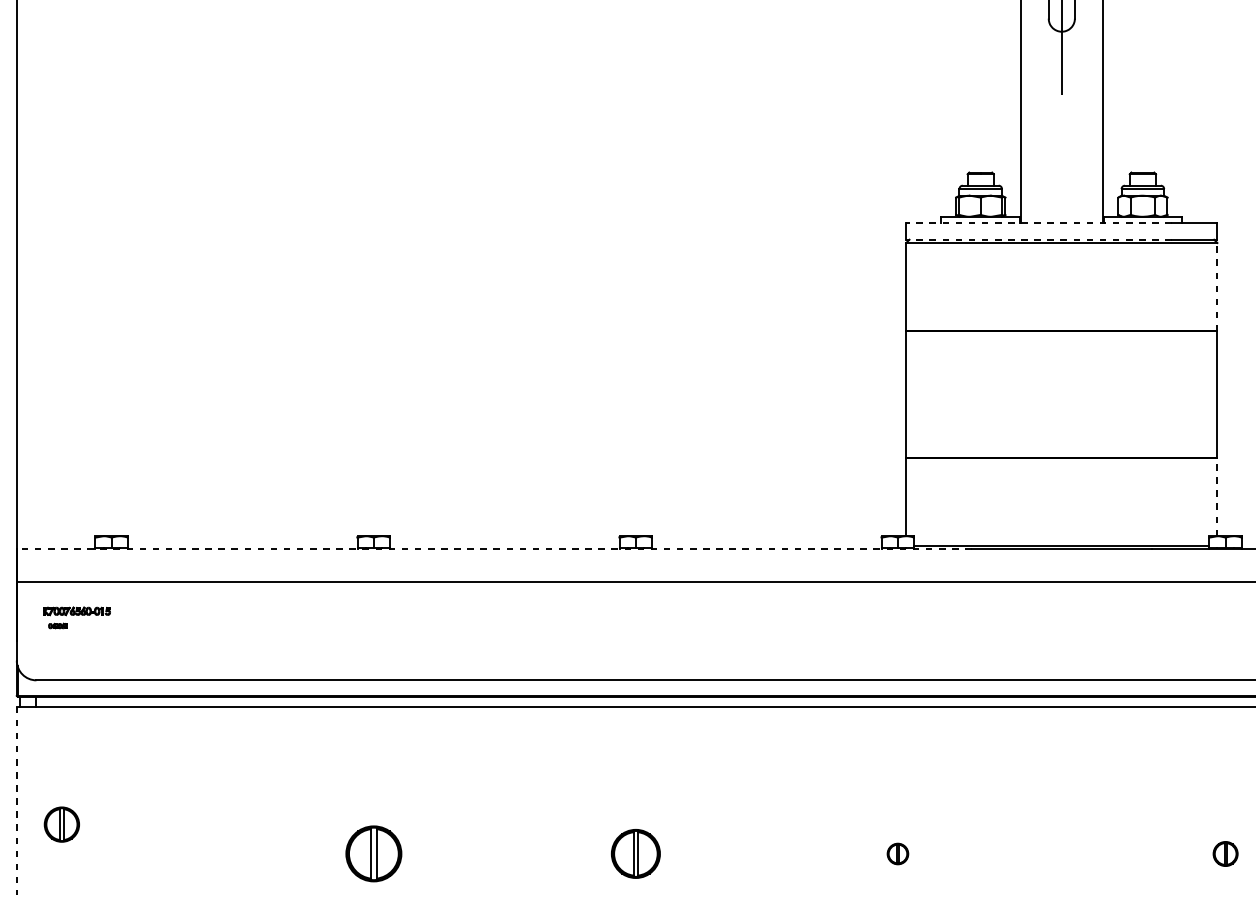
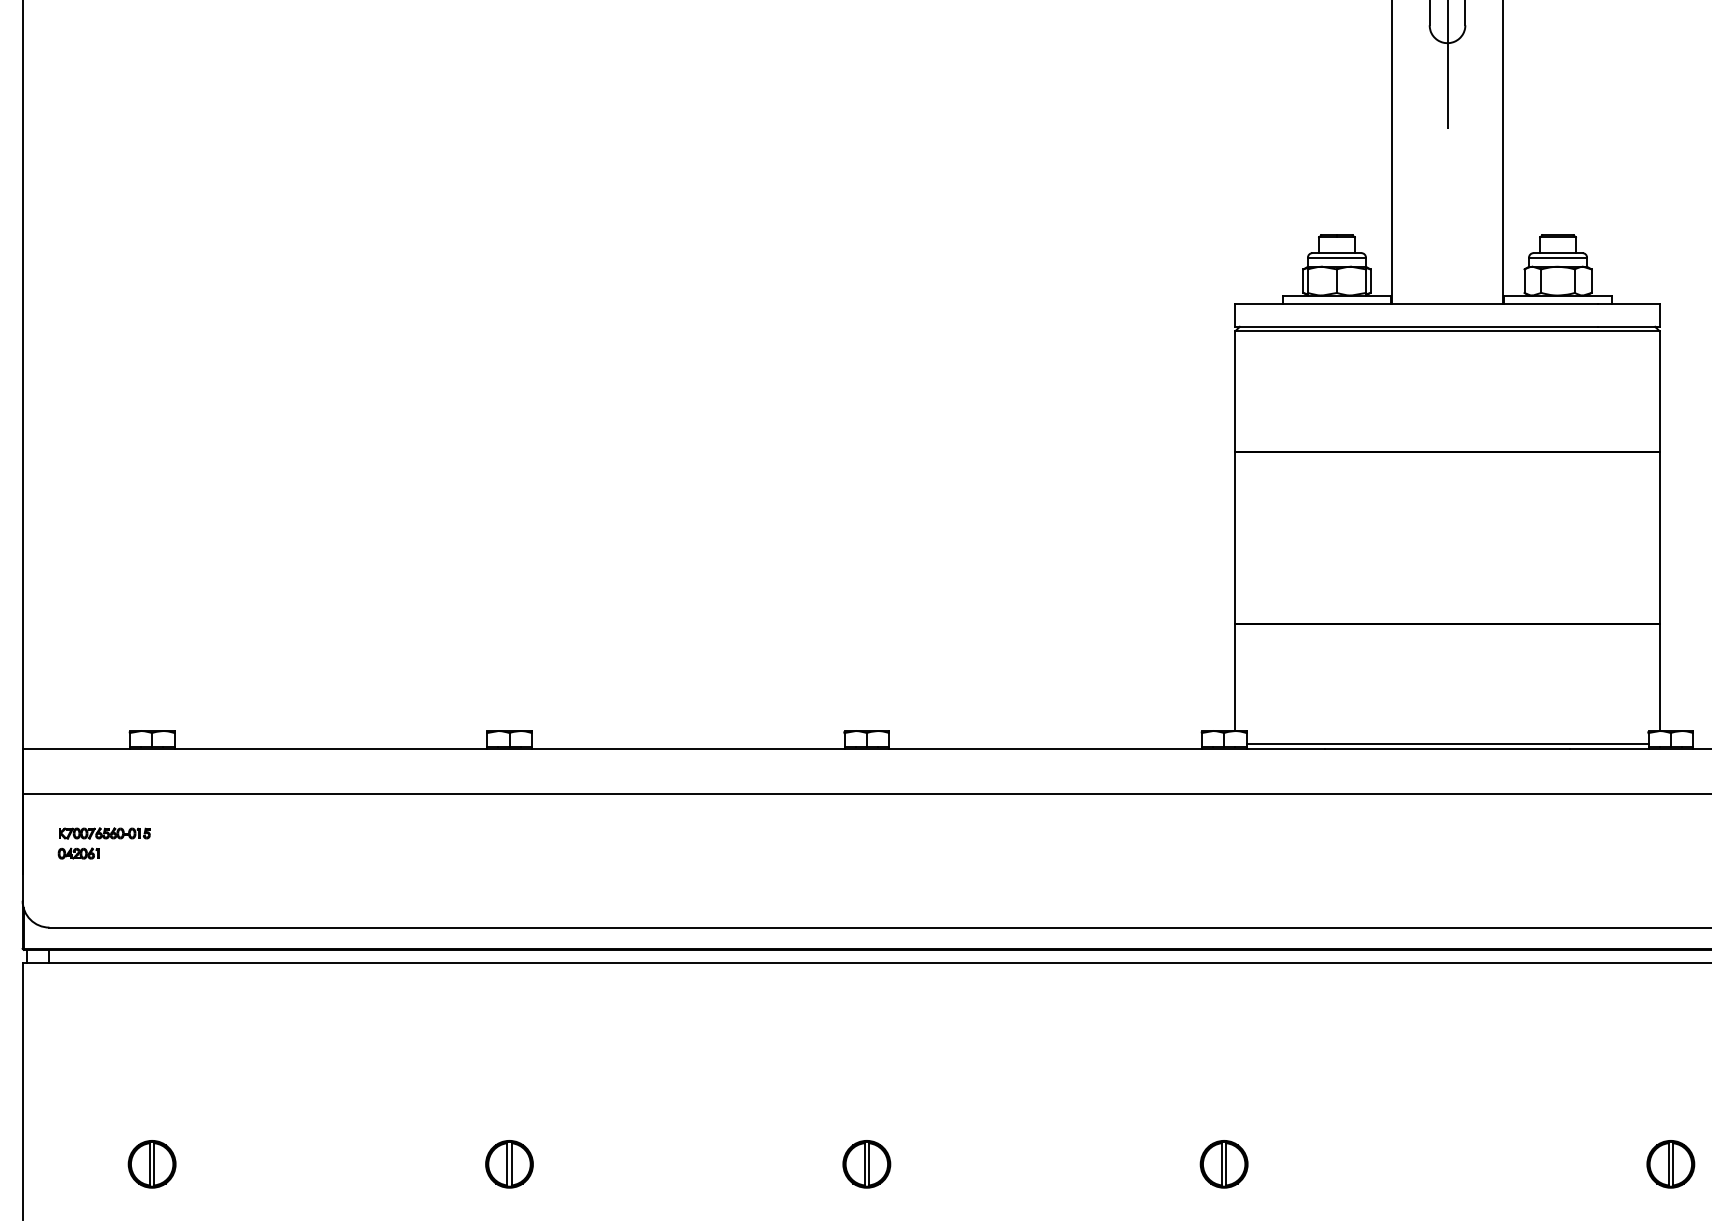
line: (1038, 223) -> (1415, 304), dashed -> solid
line: (1038, 239) -> (1415, 326), dashed -> solid
line: (1217, 287) -> (1659, 391), dashed -> solid
line: (1217, 496) -> (1659, 677), dashed -> solid
line: (494, 549) -> (673, 748), dashed -> solid
part: (57, 626) -> (78, 853), size x1.67
line: (16, 801) -> (22, 1092), dashed -> solid
part: (61, 824) -> (151, 1164), moved
part: (373, 854) -> (509, 1164), size x0.62
part: (635, 854) -> (866, 1164), size x0.71
part: (897, 854) -> (1223, 1164), size x1.67
part: (1225, 854) -> (1670, 1164), size x1.43

